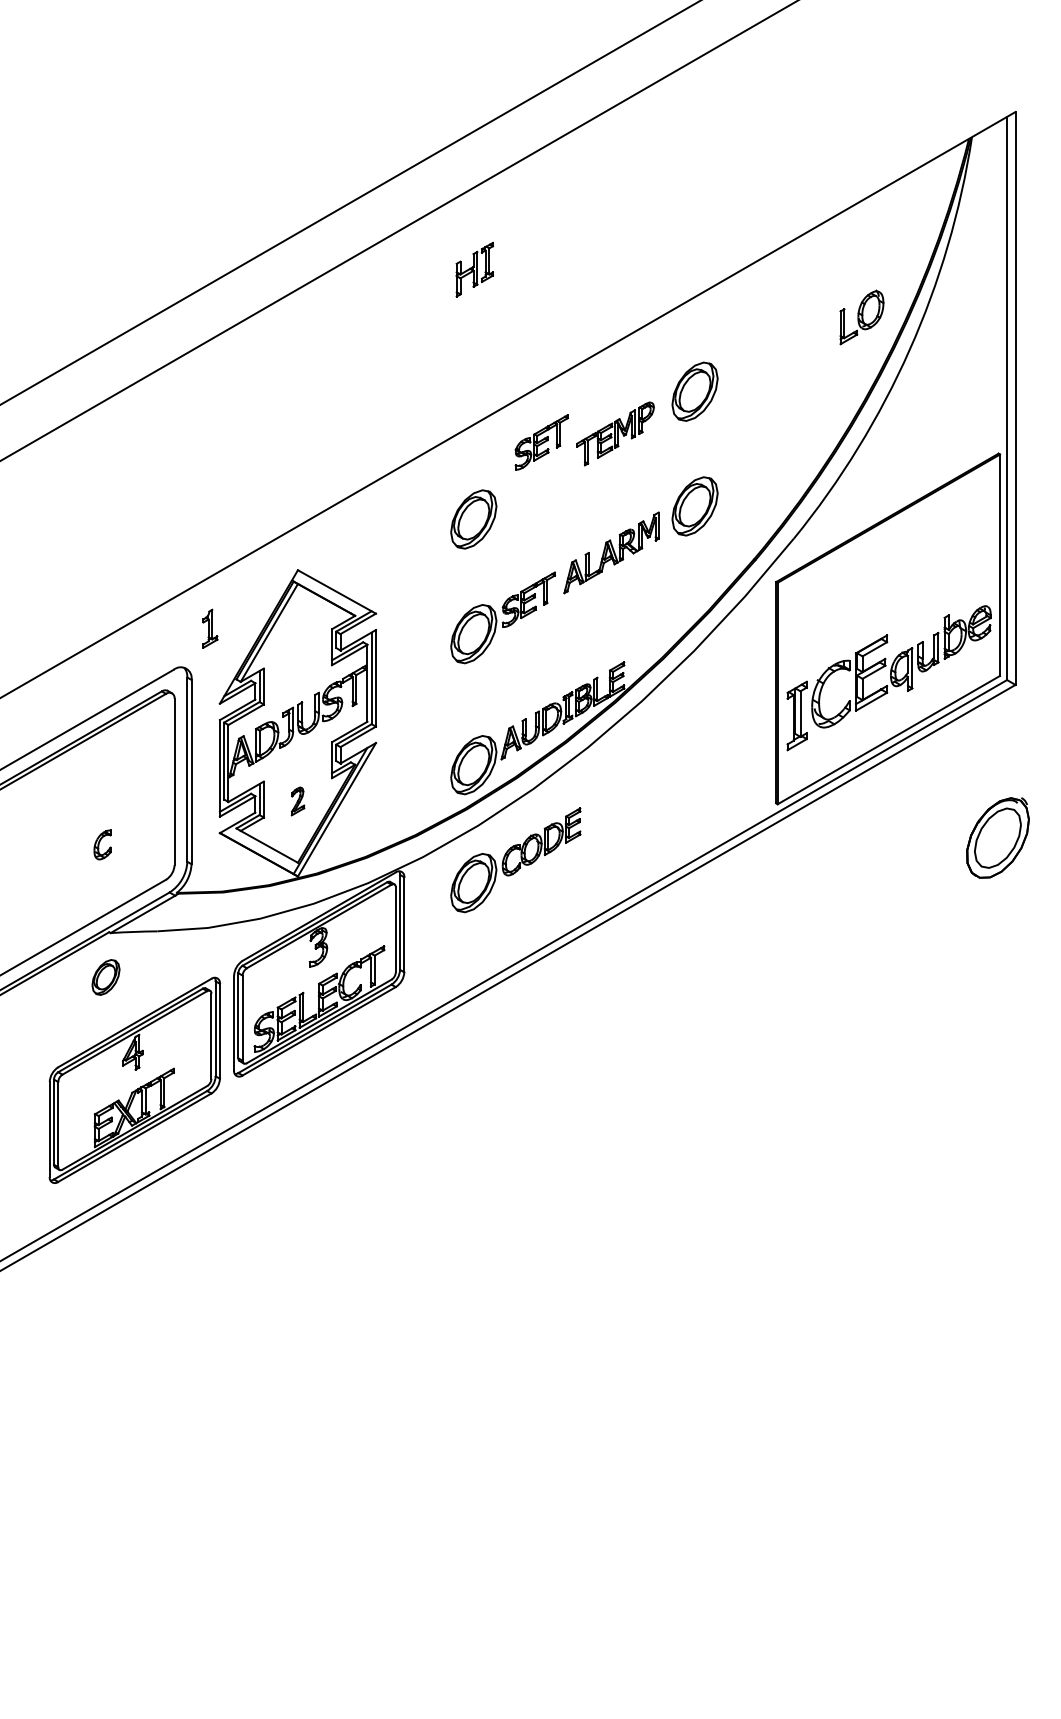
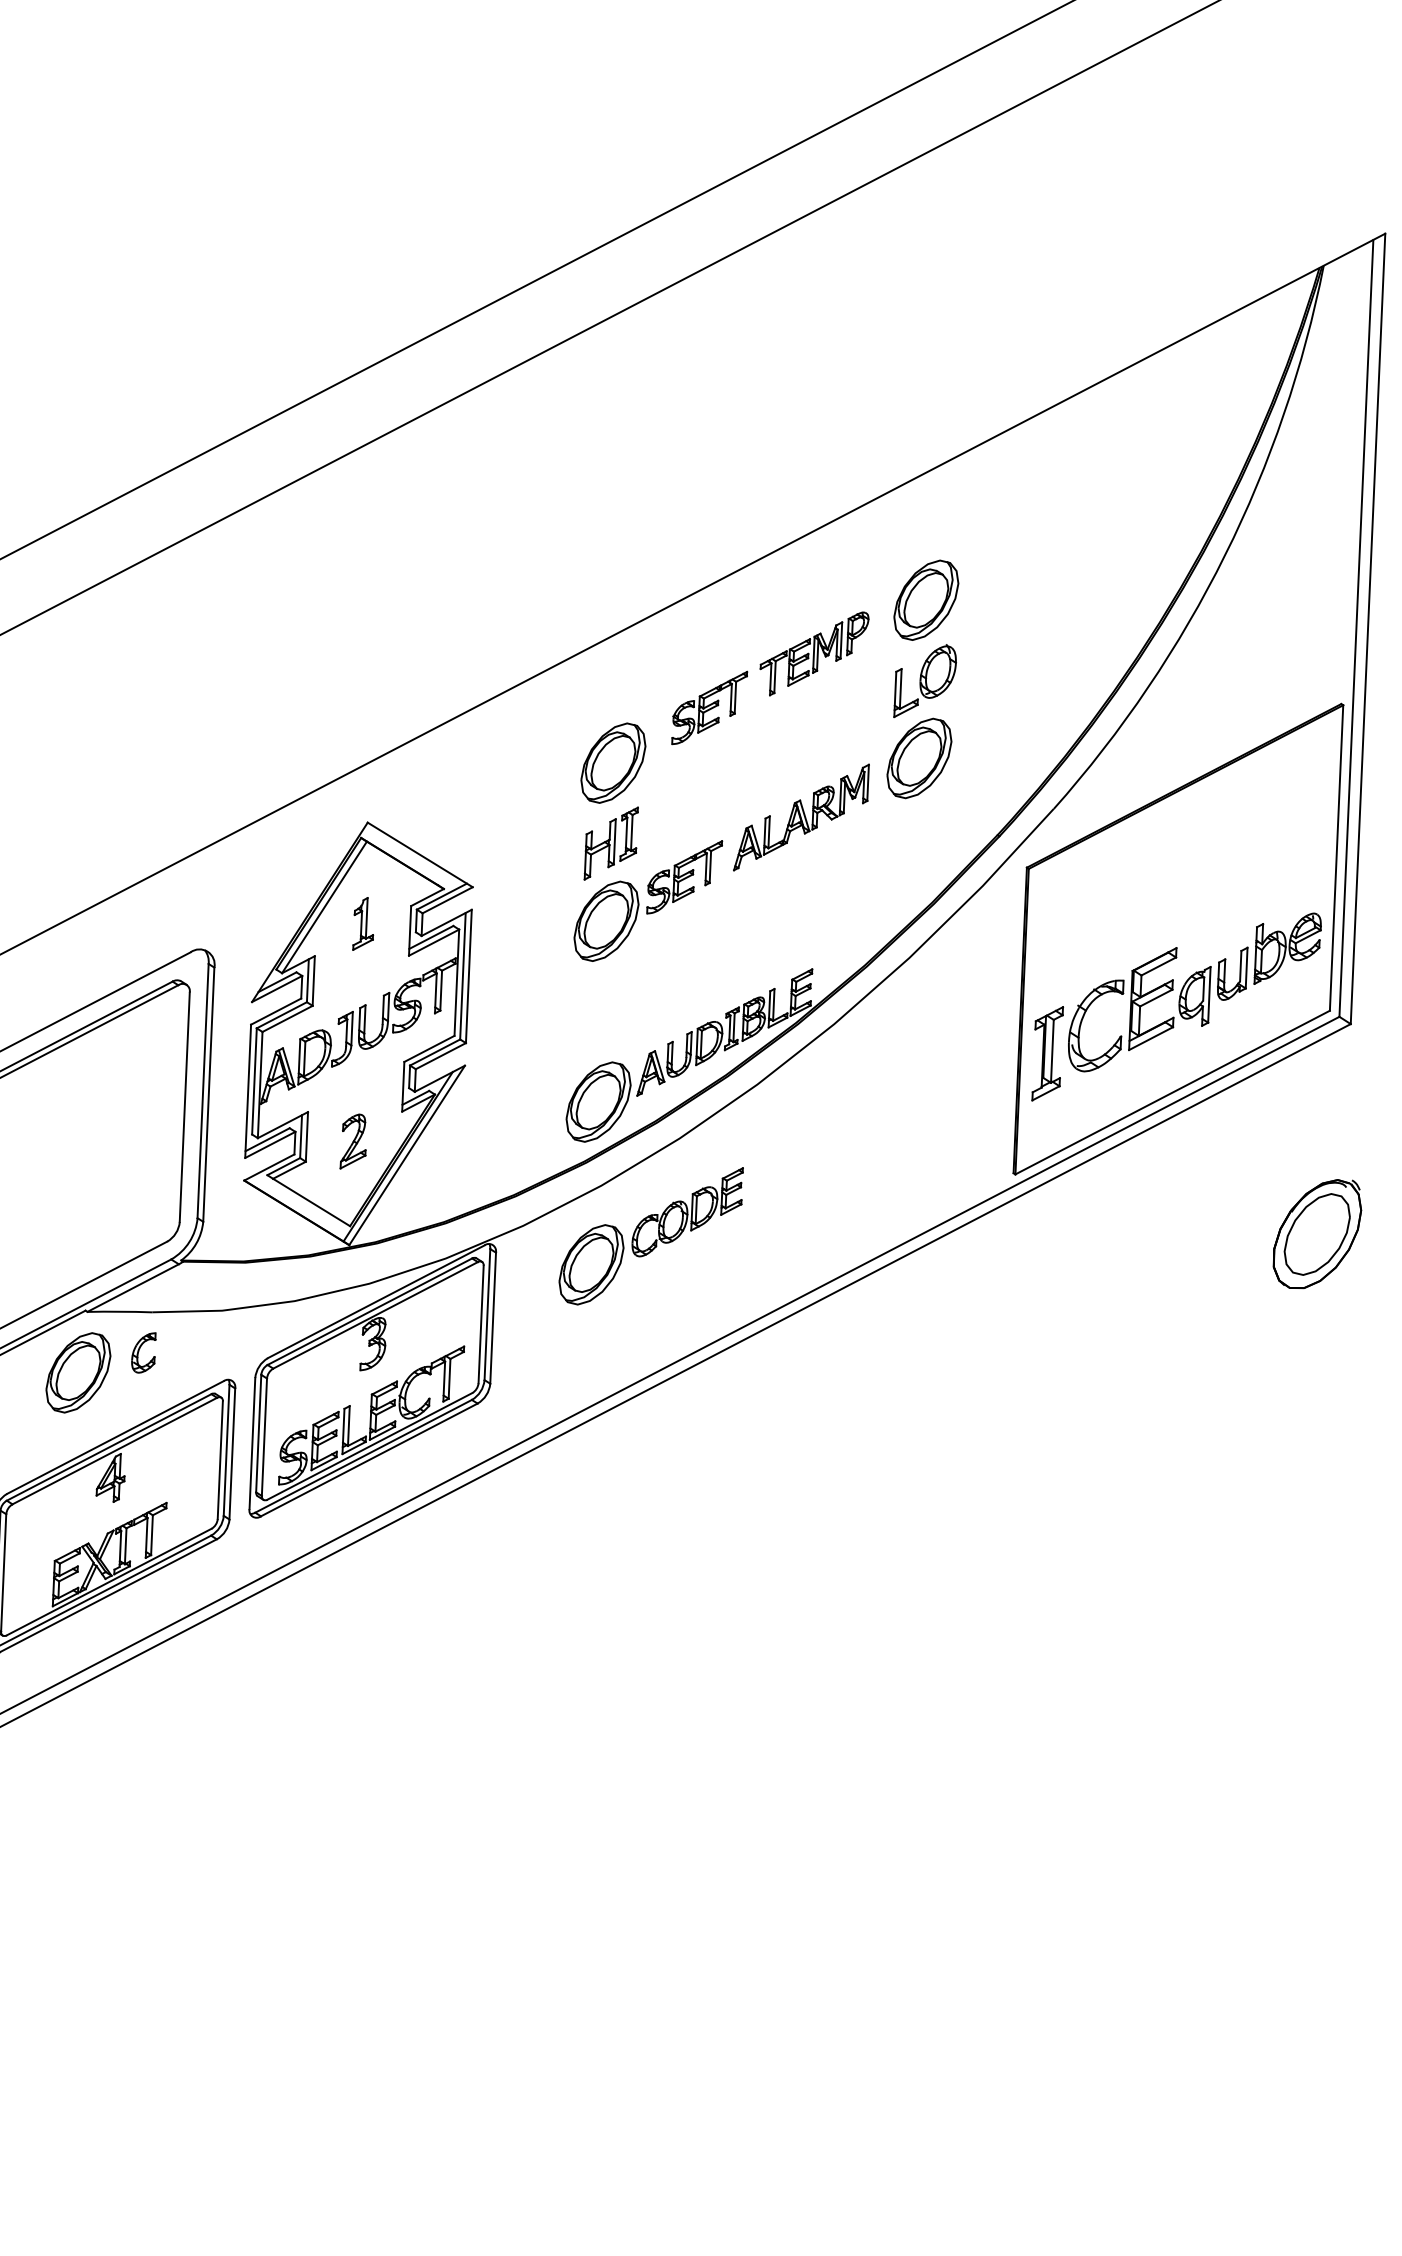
part: (474, 269) -> (610, 843), moved
part: (861, 317) -> (924, 681), moved
part: (541, 442) -> (709, 707), moved
part: (210, 628) -> (364, 923), moved
part: (297, 801) -> (353, 1141), size x1.43
part: (102, 844) -> (143, 1352), moved
part: (105, 977) -> (77, 1372), size x1.67

